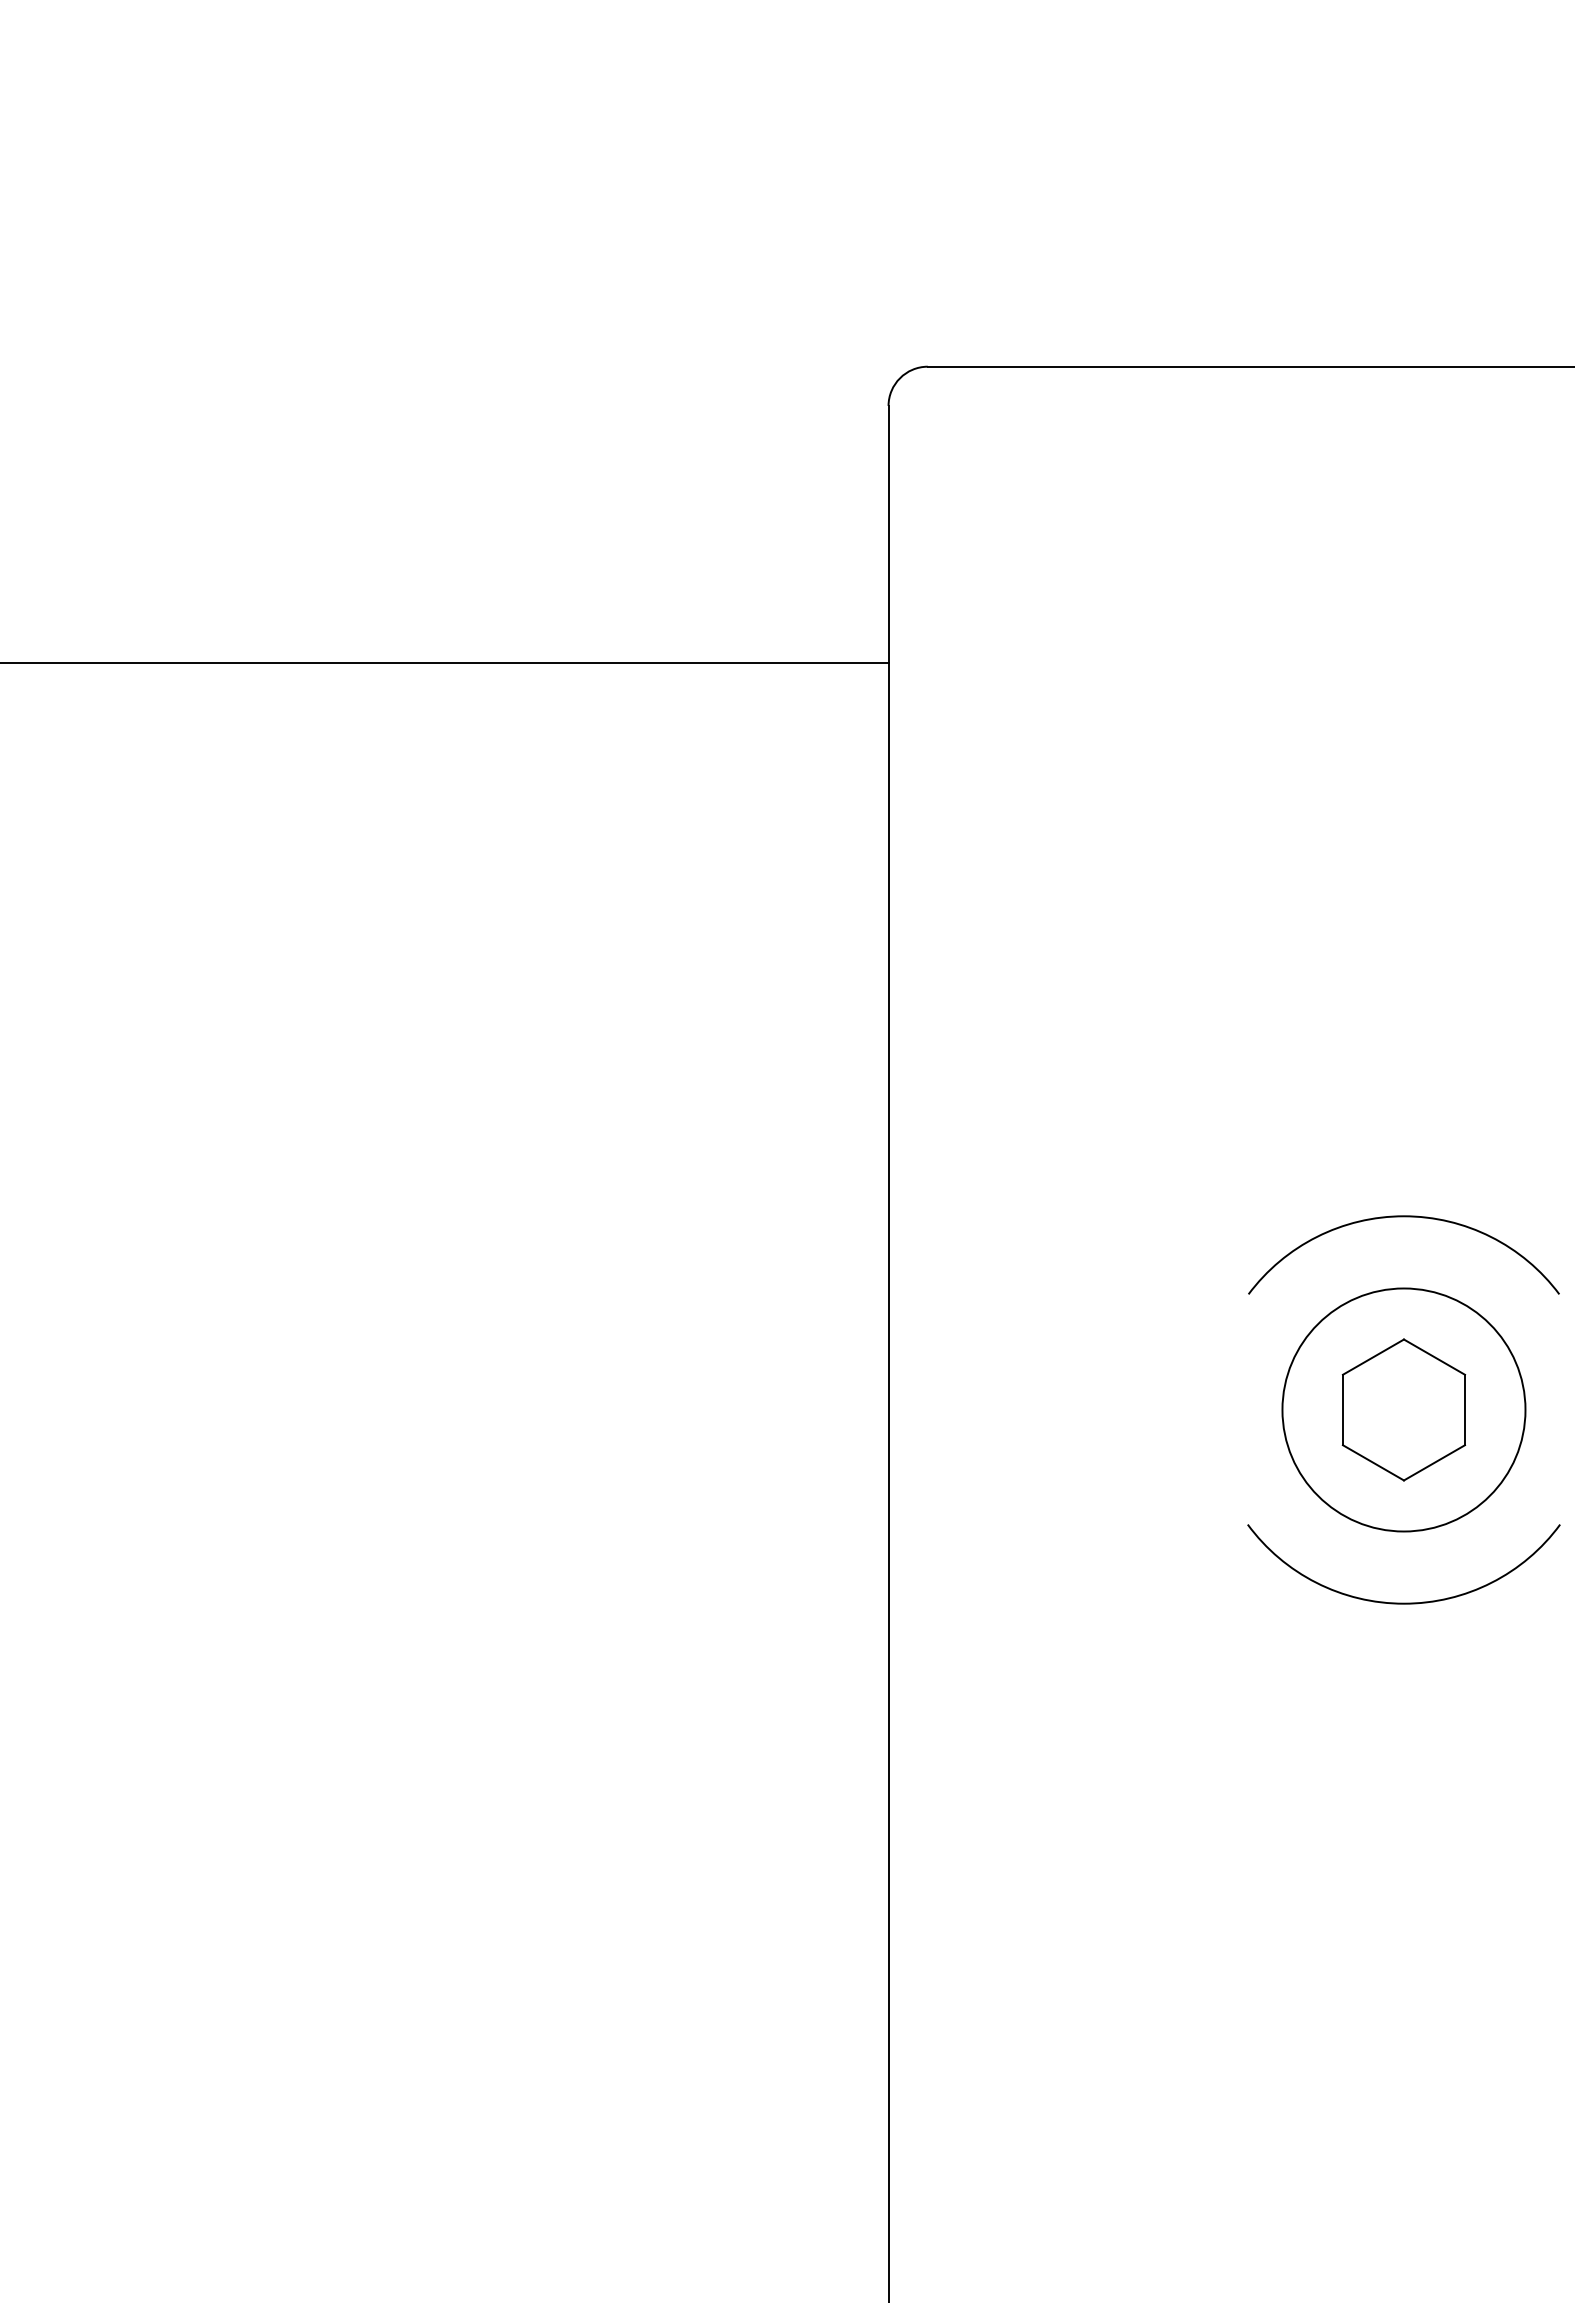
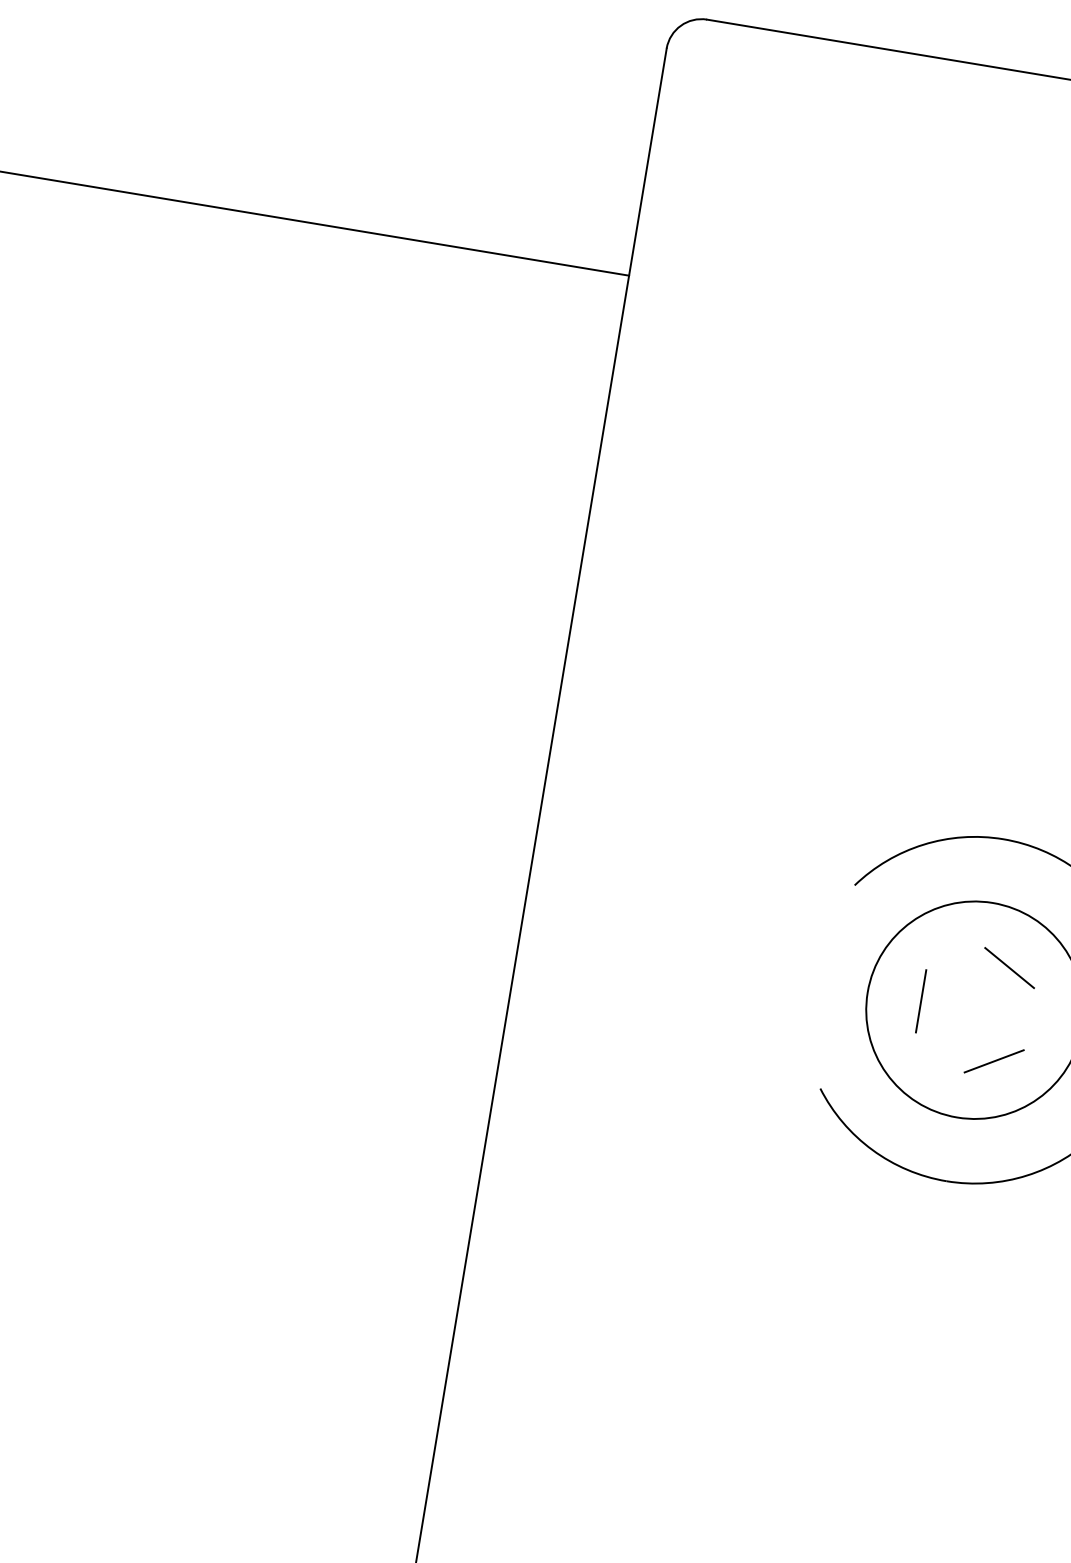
line: (1372, 1356) -> (955, 958), removed
line: (1465, 1409) -> (1029, 1018), removed
line: (1372, 1462) -> (939, 1051), removed

